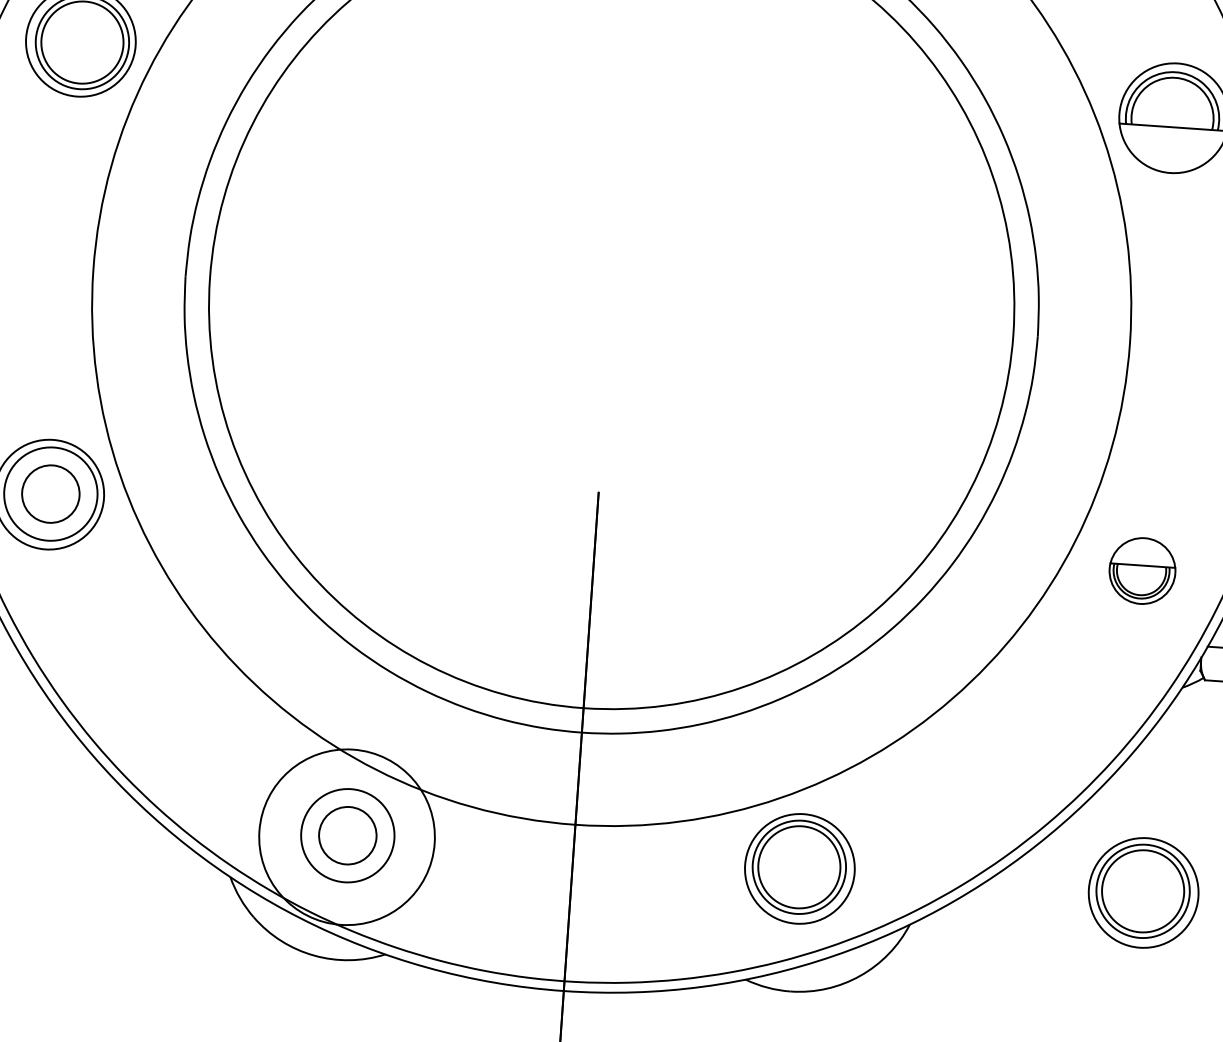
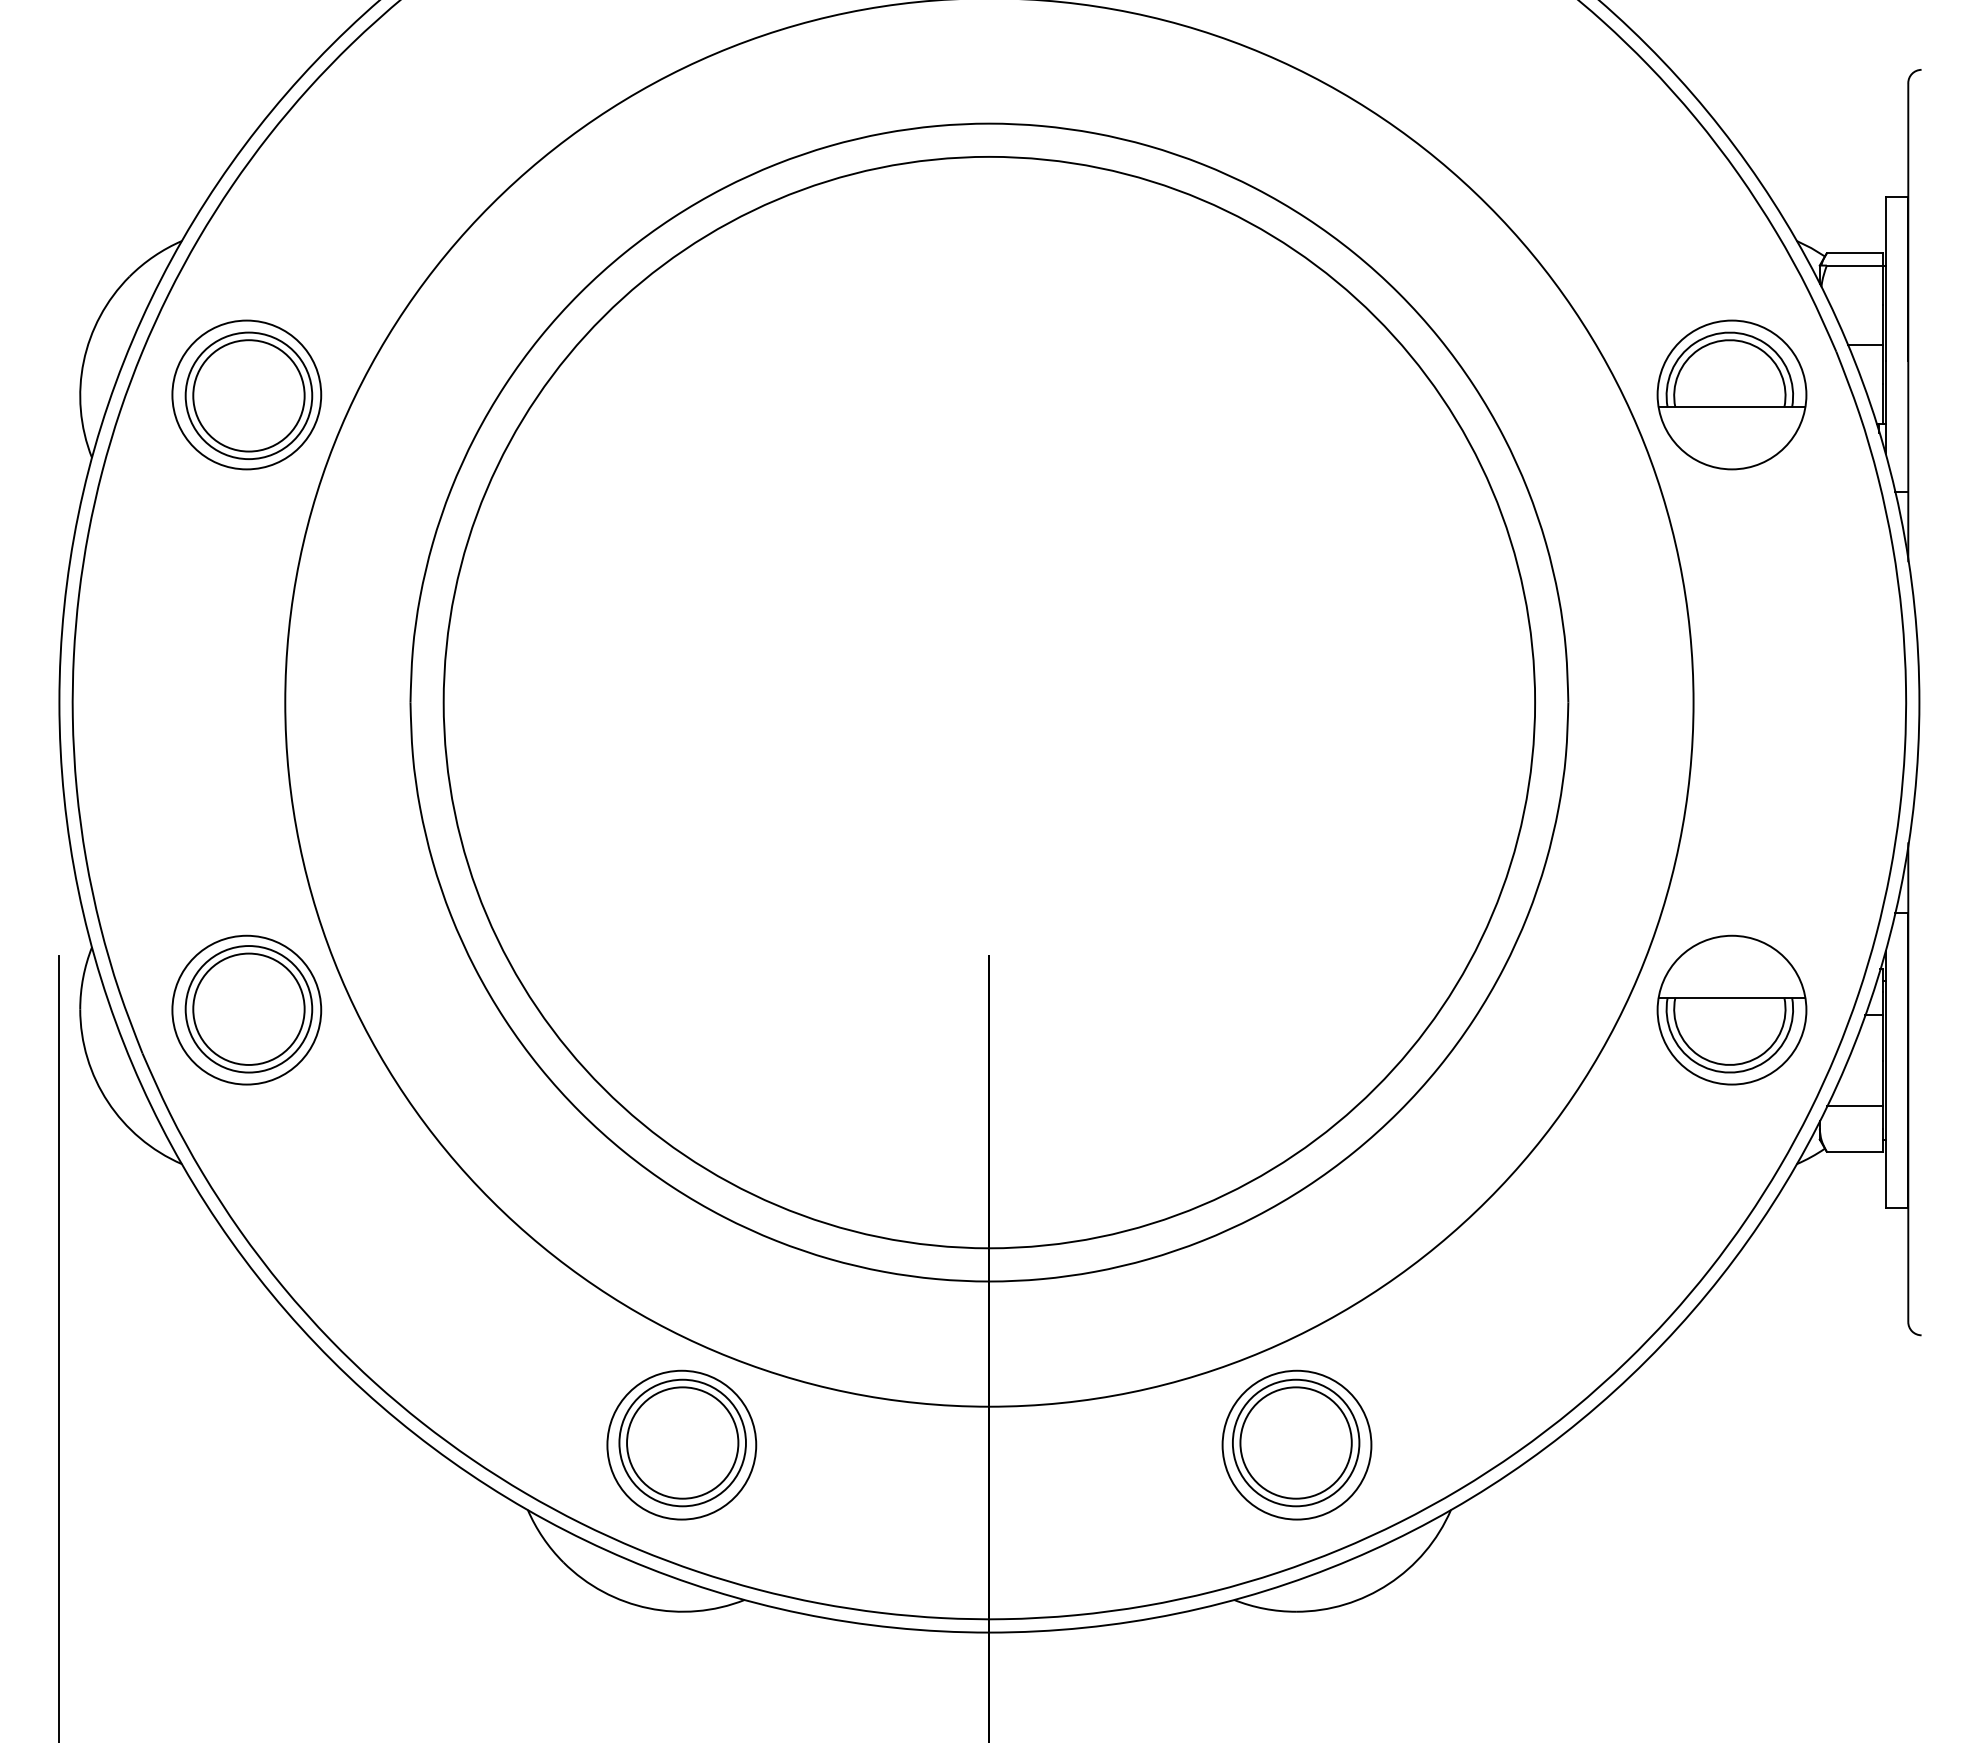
circle: (50, 493) -> (248, 1008), size x1.43
part: (1142, 570) -> (1731, 1009), size x1.67
circle: (347, 835) -> (682, 1442), size x1.43
circle: (346, 836) -> (681, 1444), size x0.62
part: (1143, 892) -> (1763, 1444), removed

